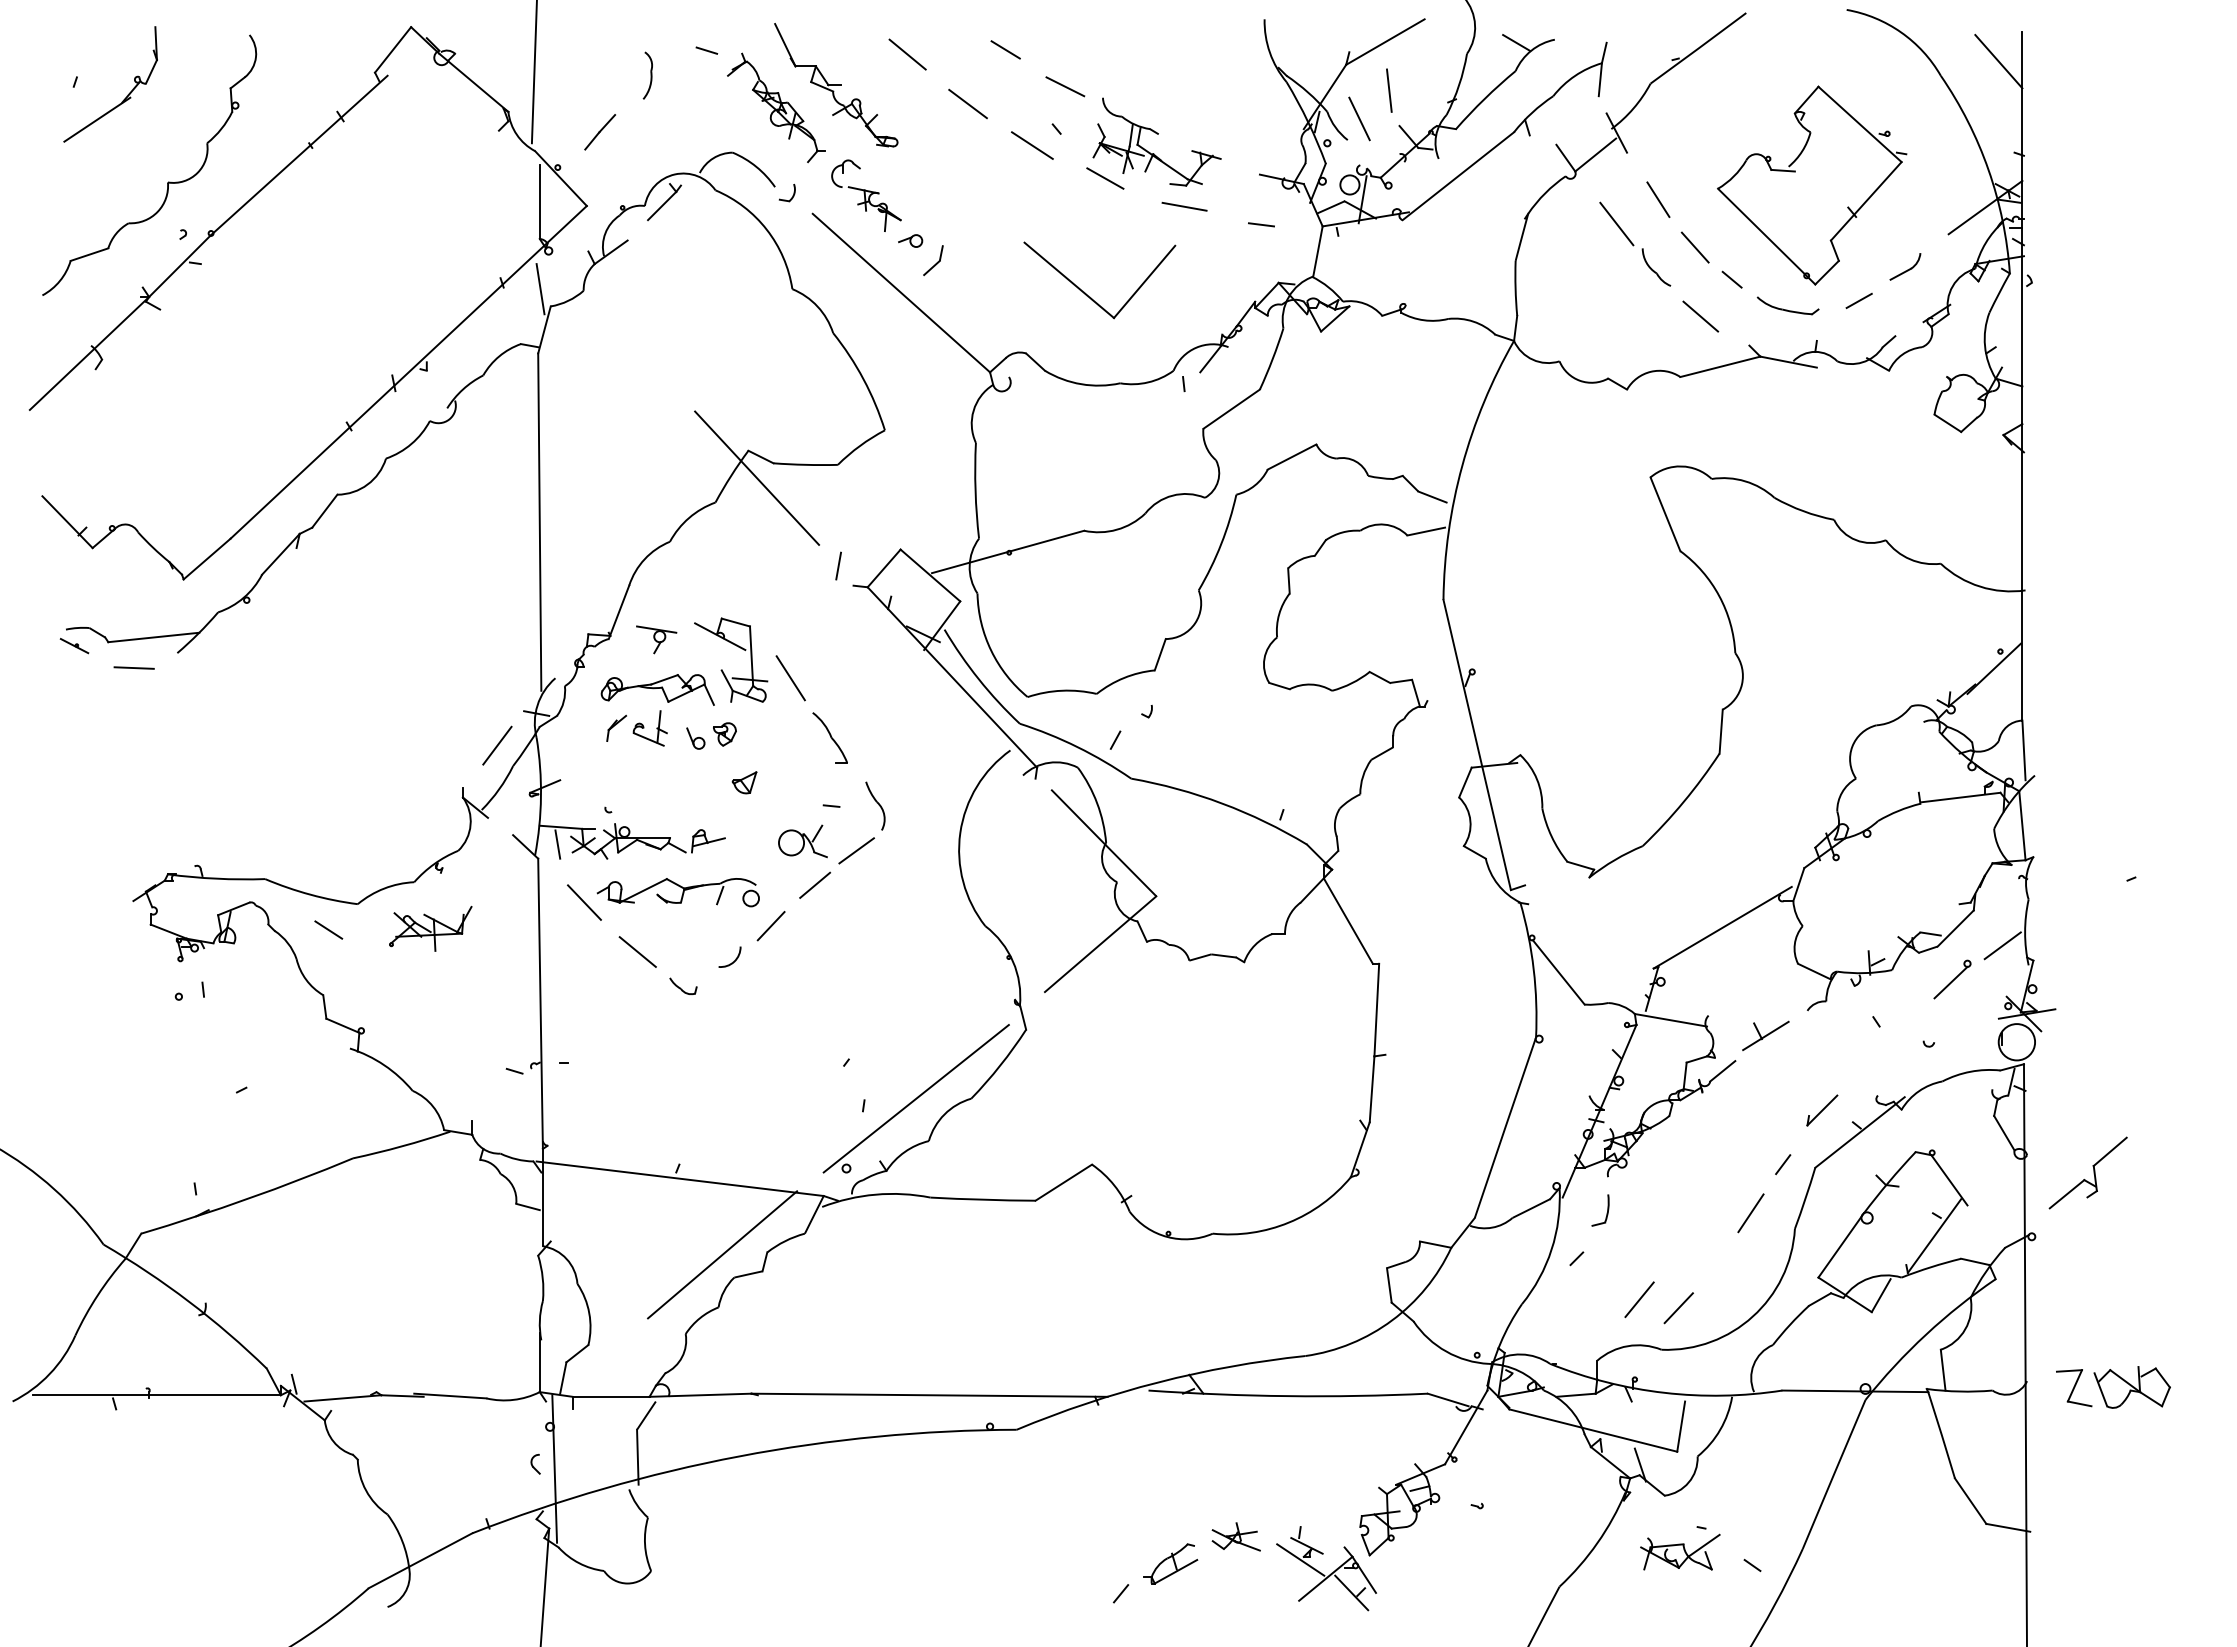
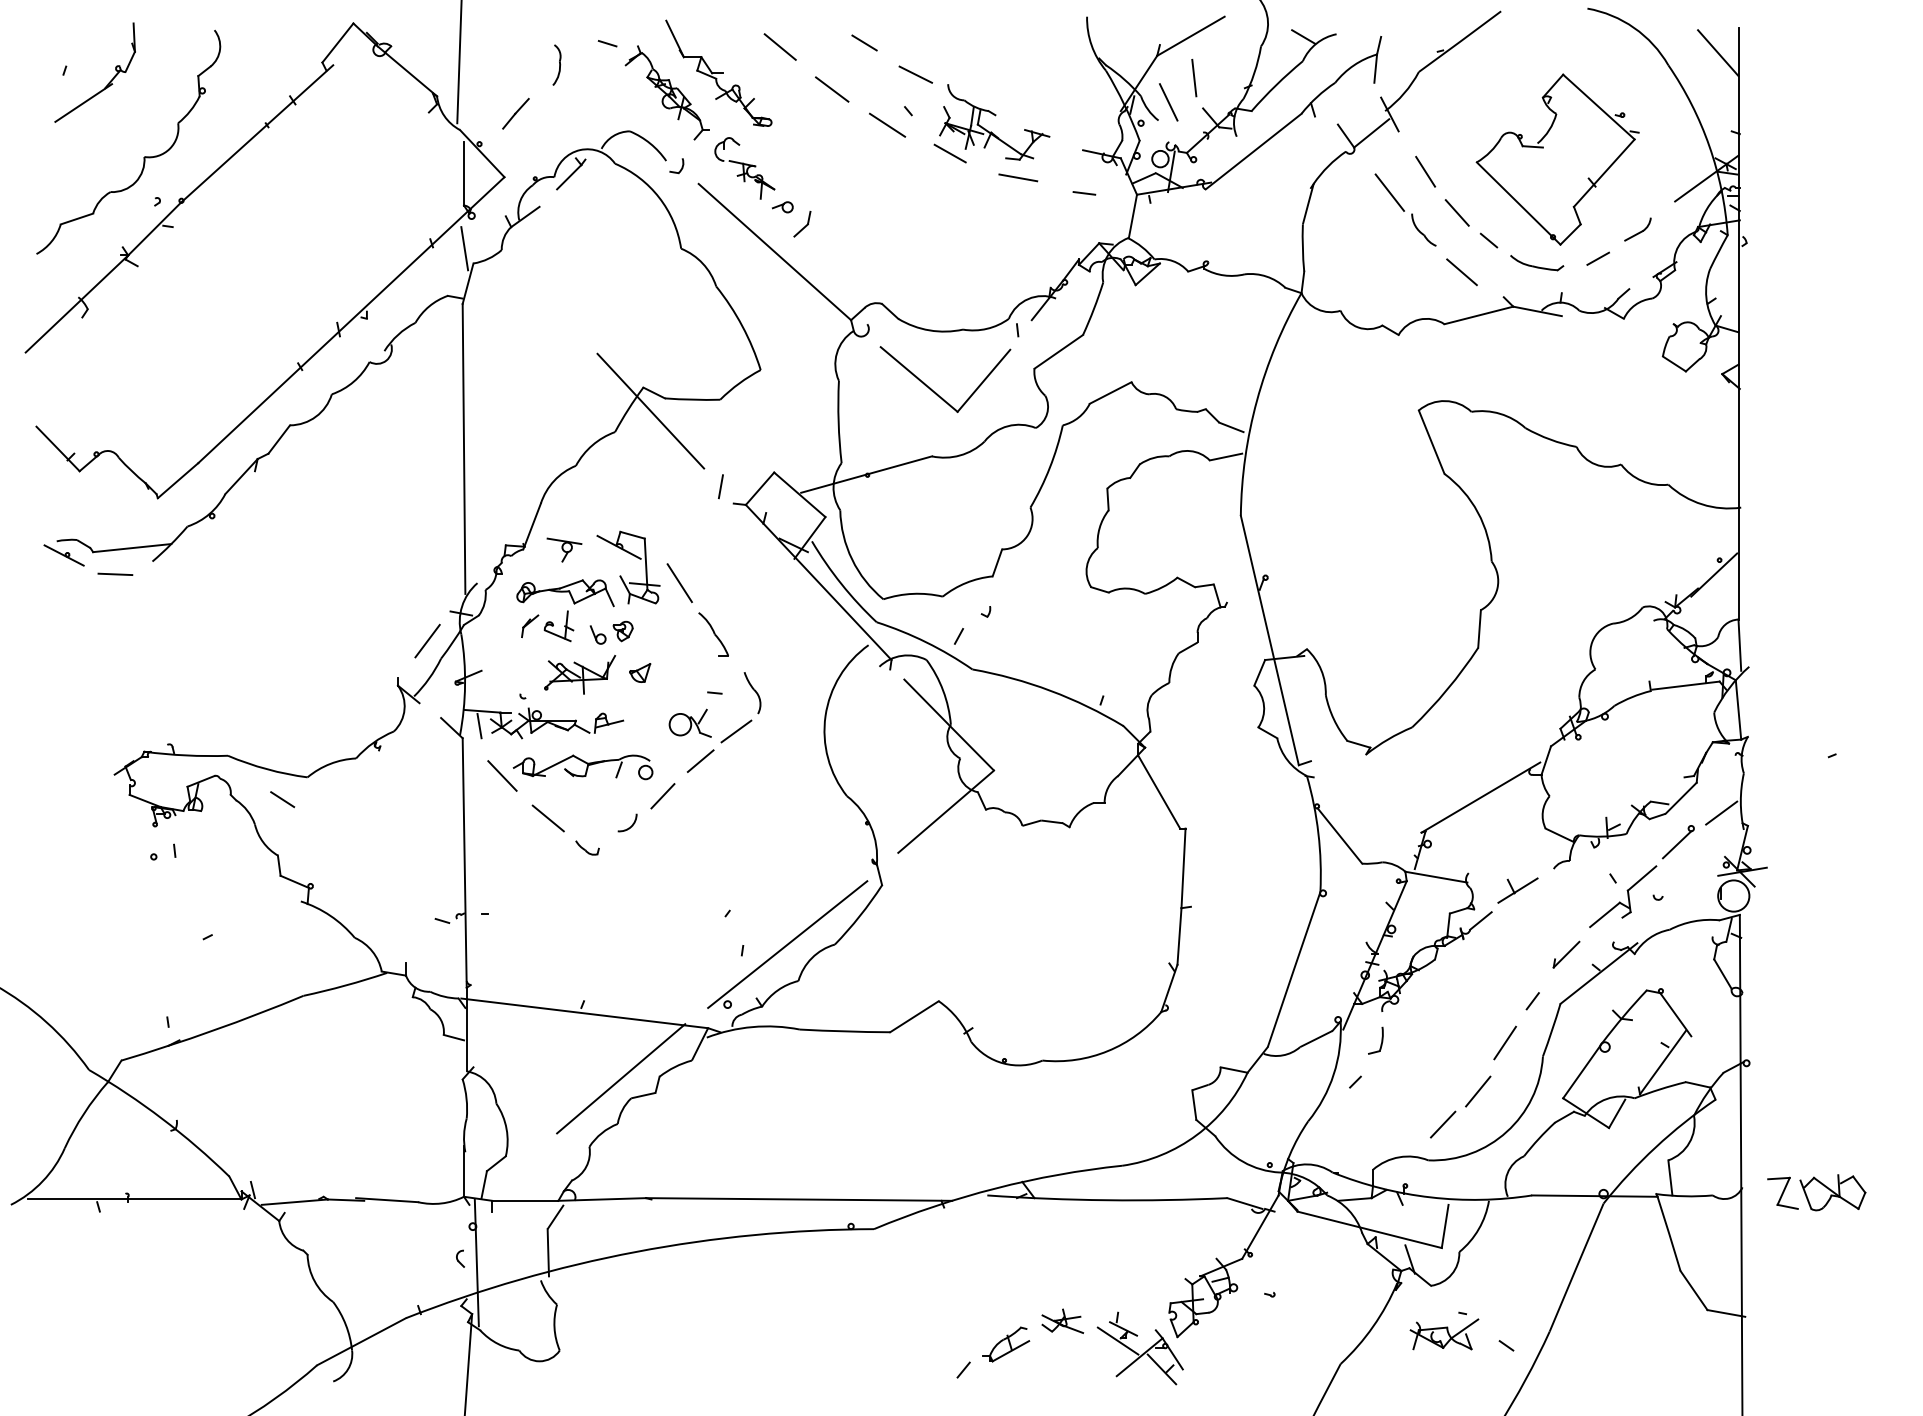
part: (1090, 296) -> (937, 393), moved
part: (74, 645) -> (64, 554), size x1.67
part: (430, 928) -> (579, 674), moved
part: (2087, 1172) -> (1622, 896), moved
line: (1639, 1299) -> (1478, 1091), moved

